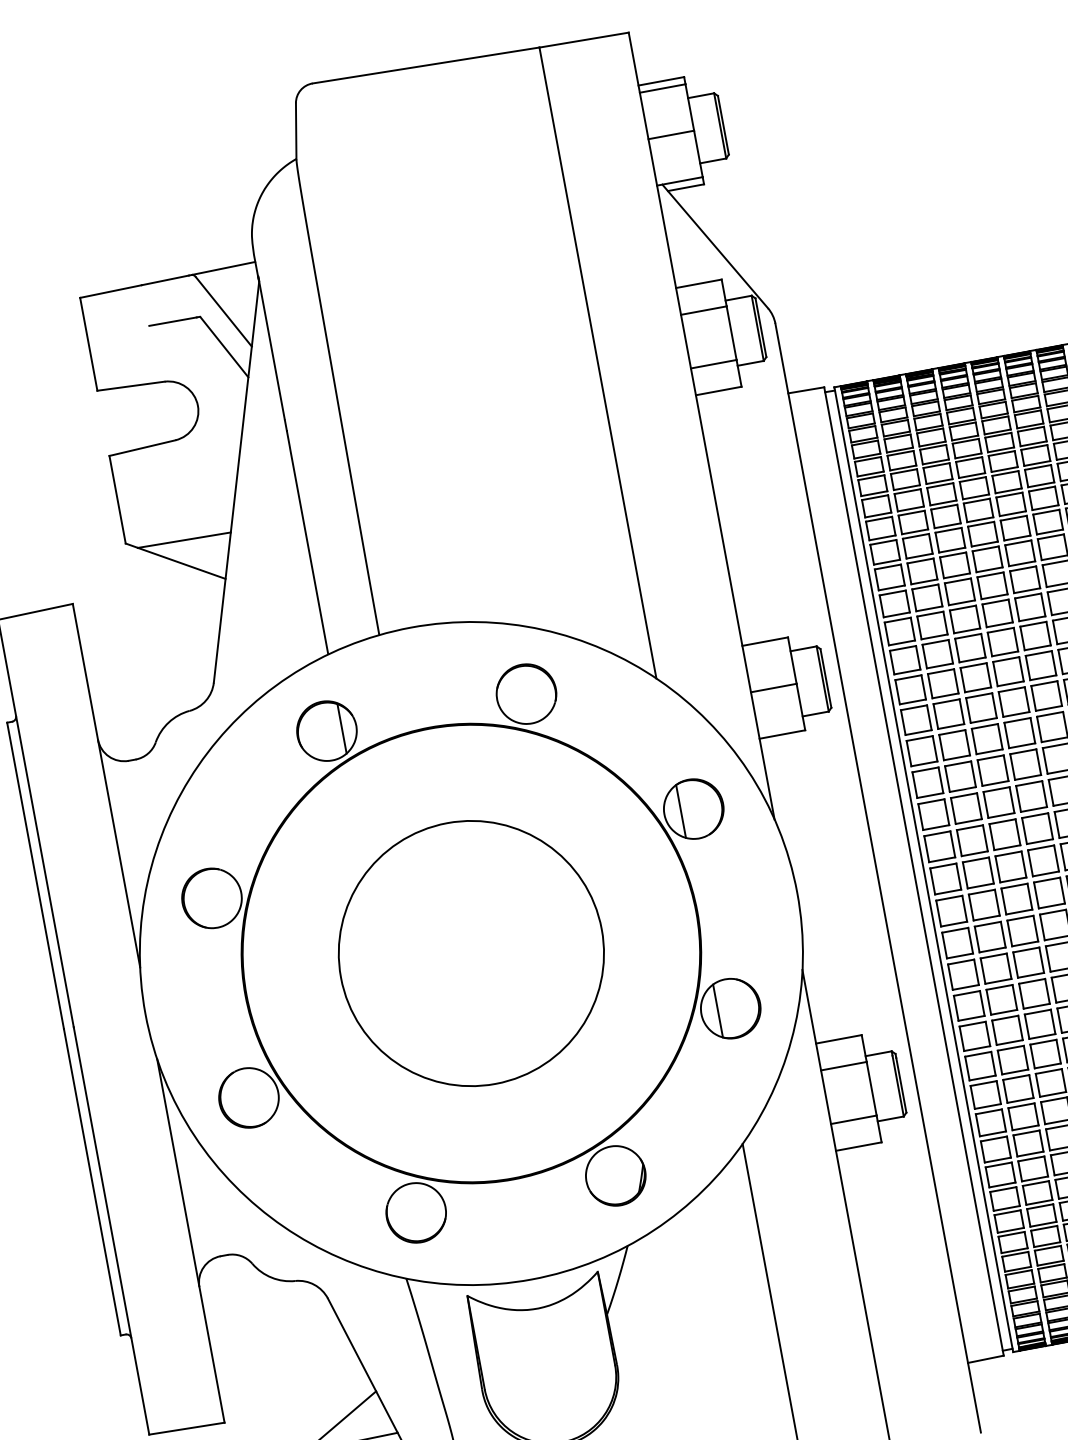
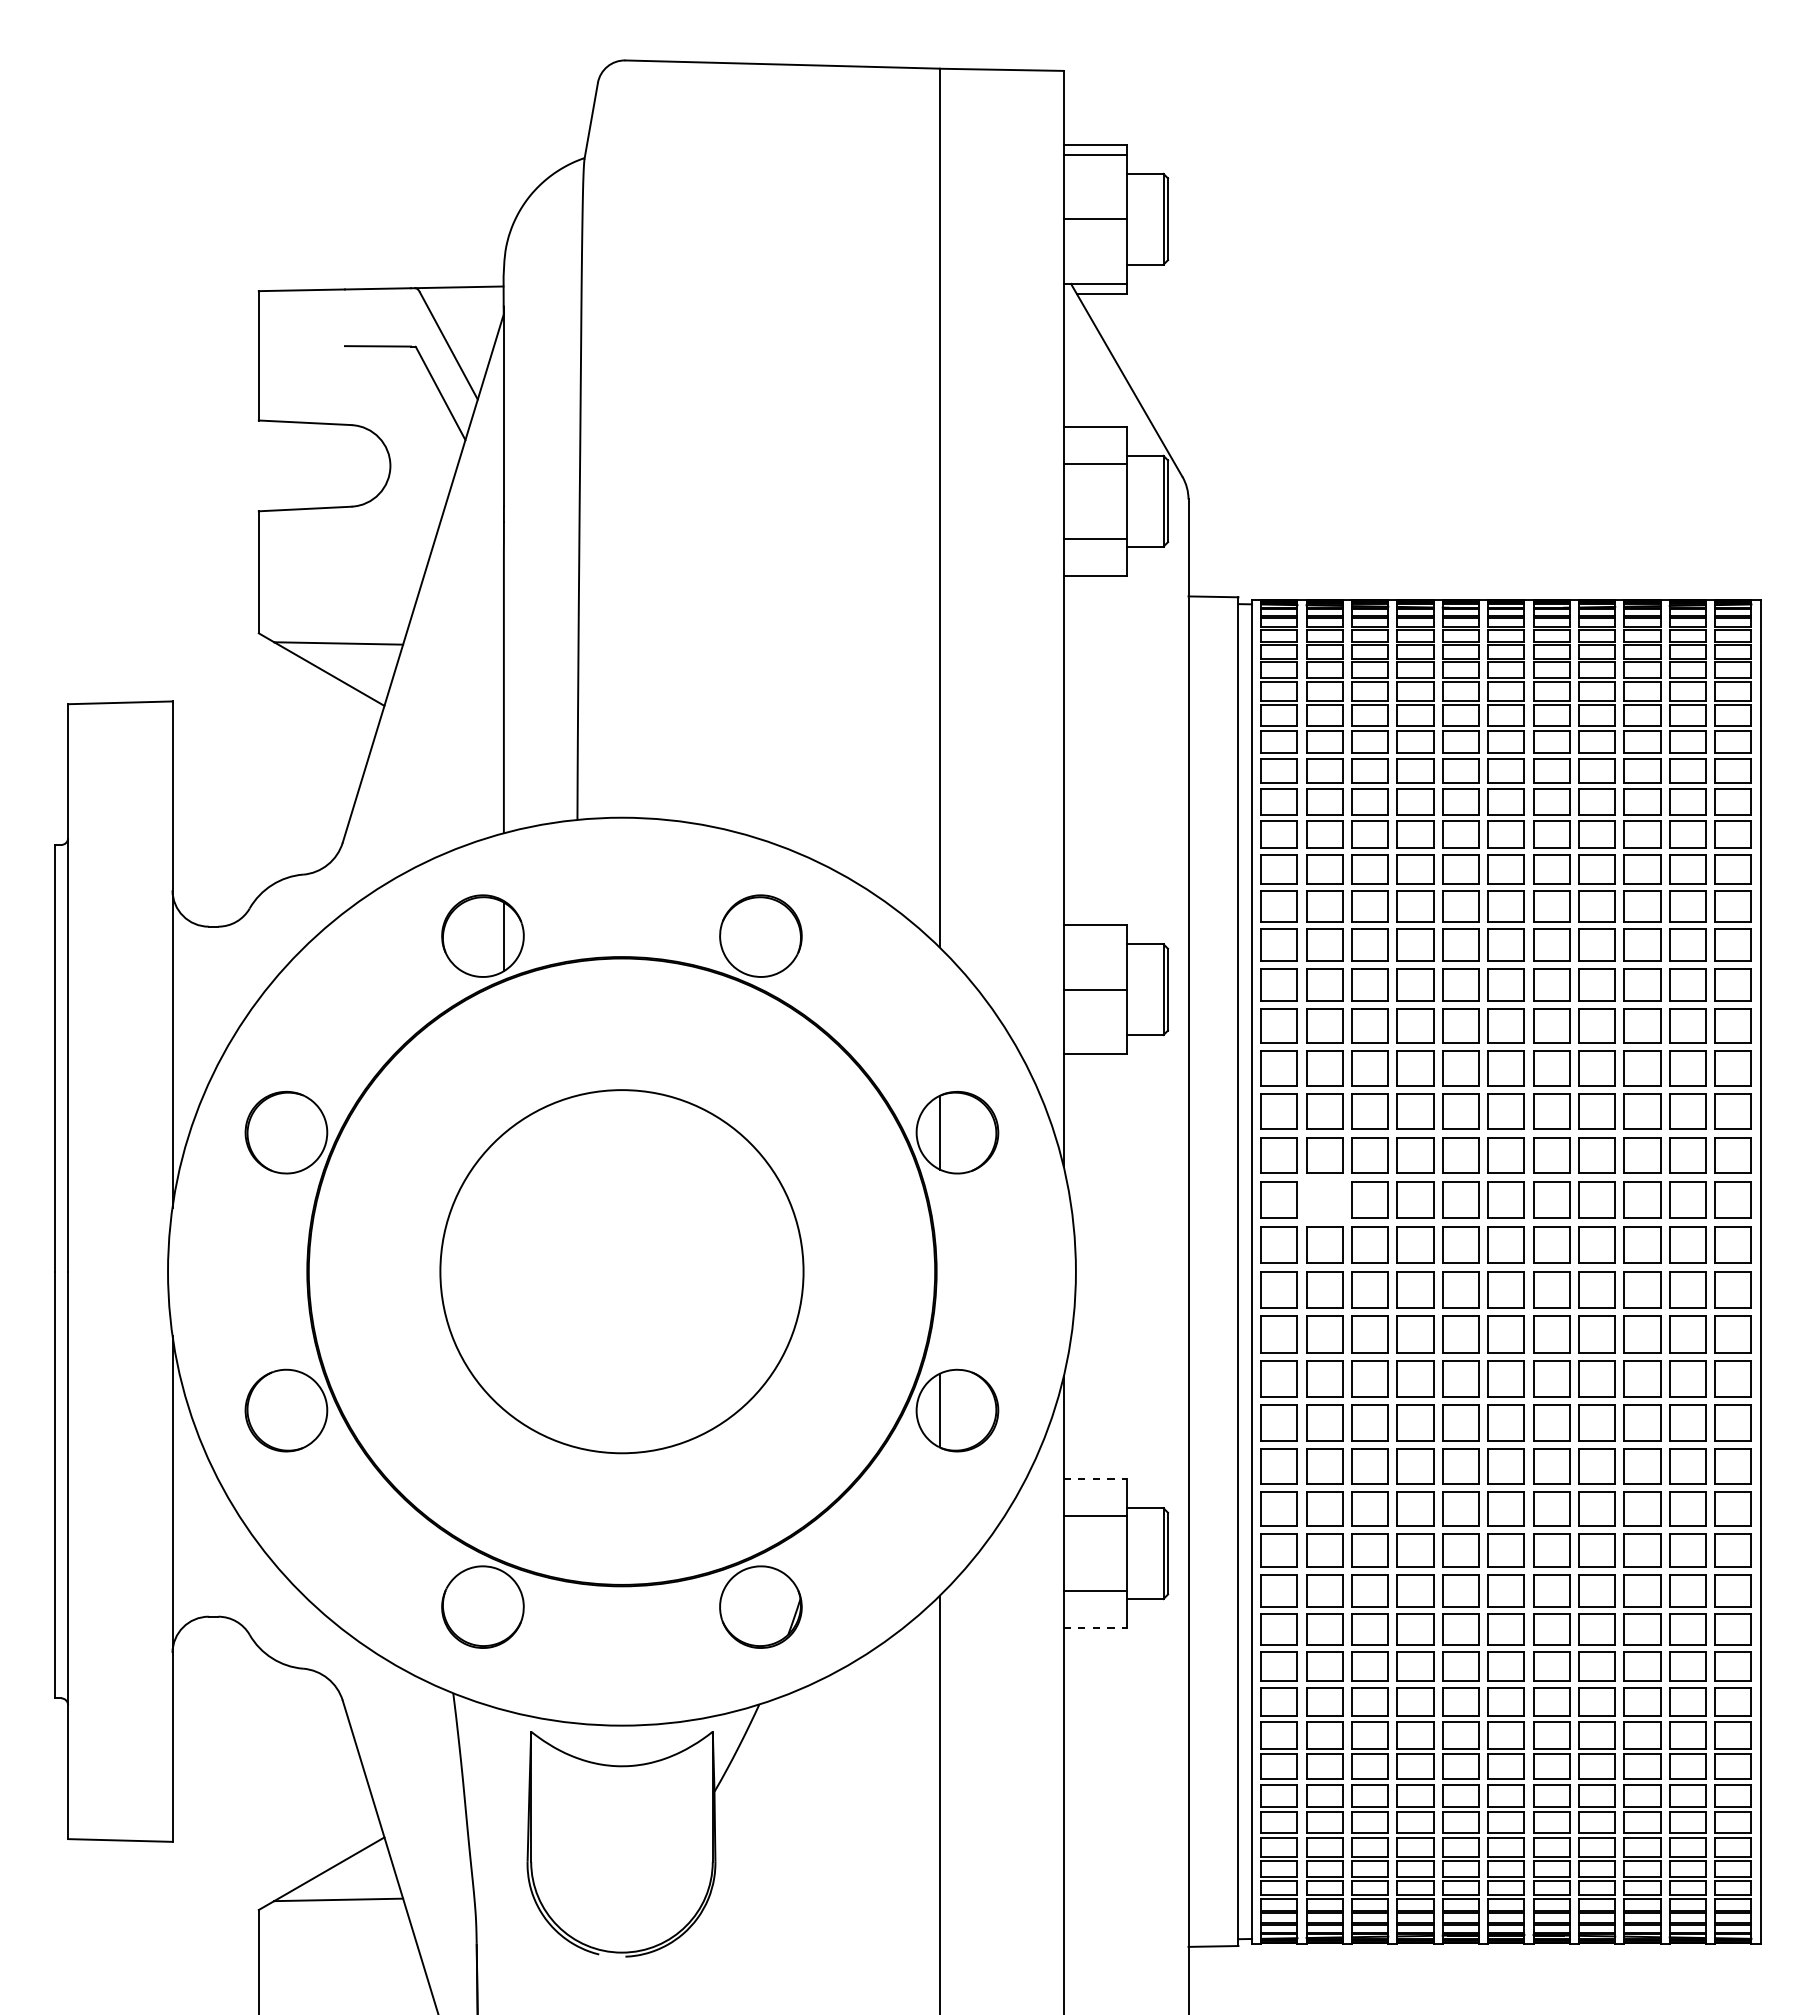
part: (966, 808) -> (1324, 1199), removed
line: (838, 1039) -> (1095, 1478), solid -> dashed
line: (858, 1146) -> (1095, 1628), solid -> dashed

